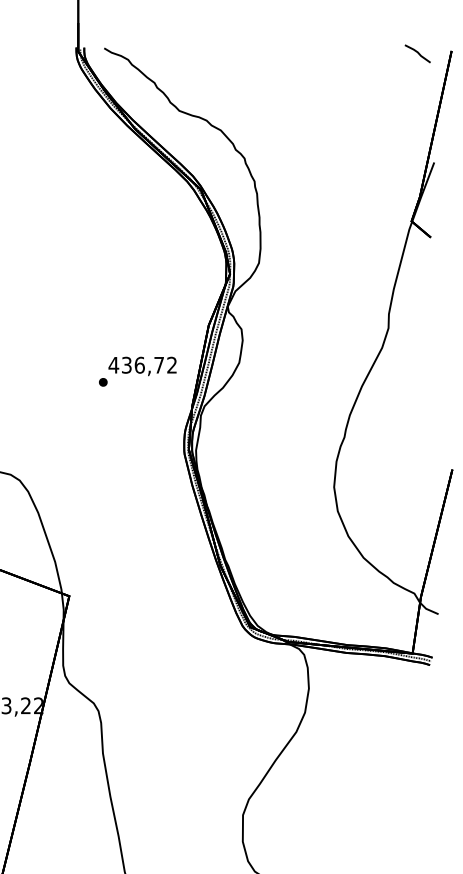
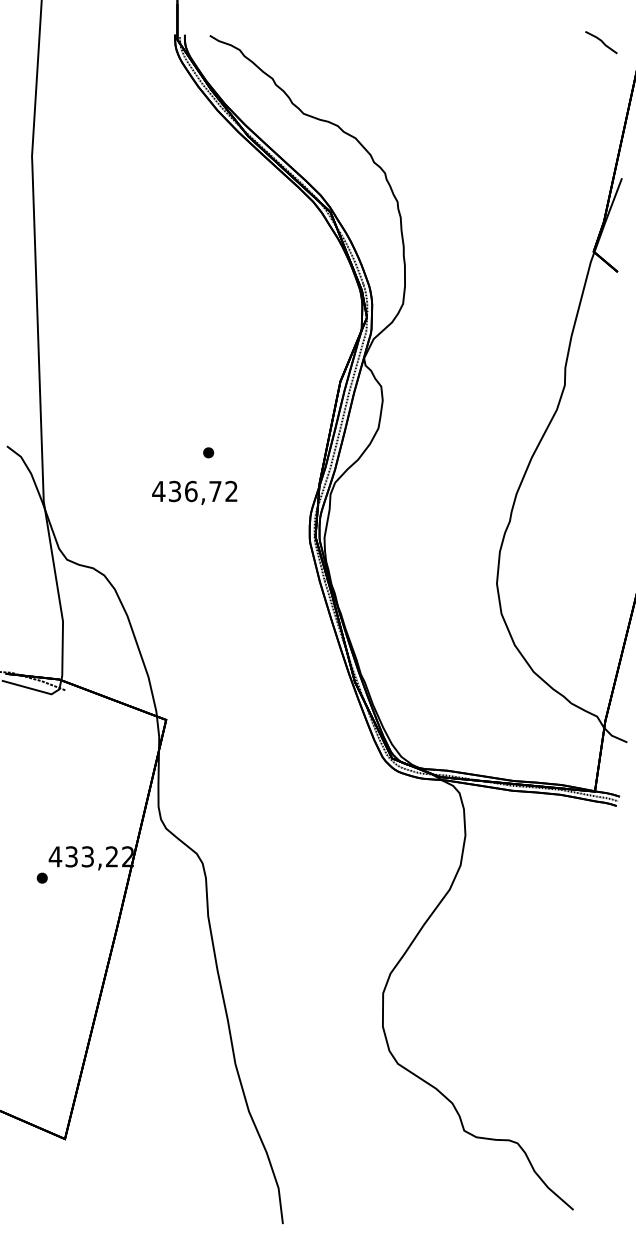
text: (142, 366) -> (194, 492), moved

